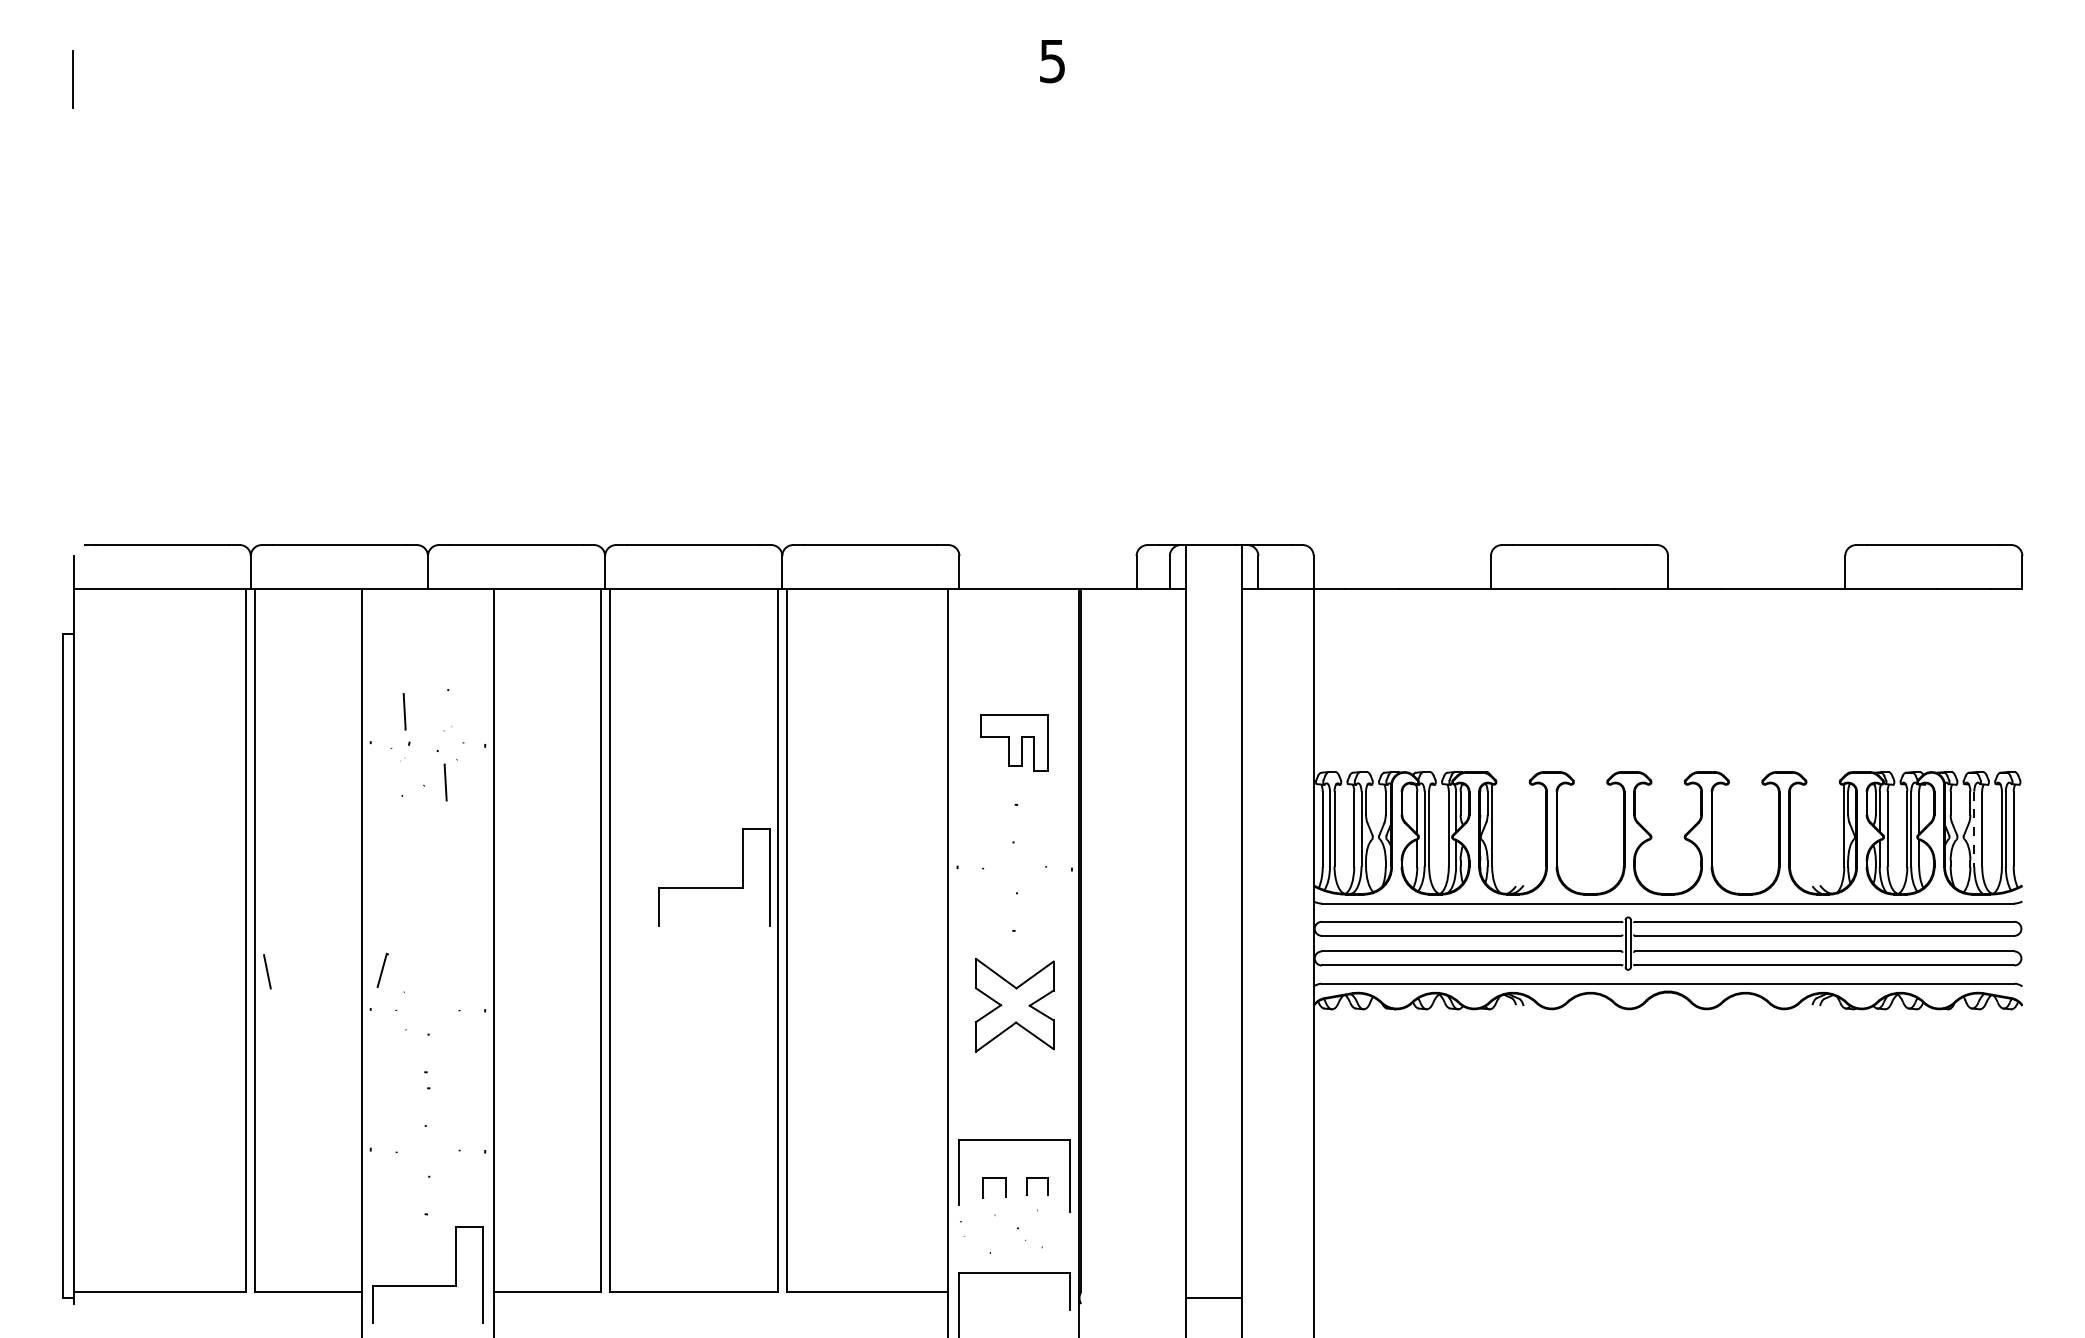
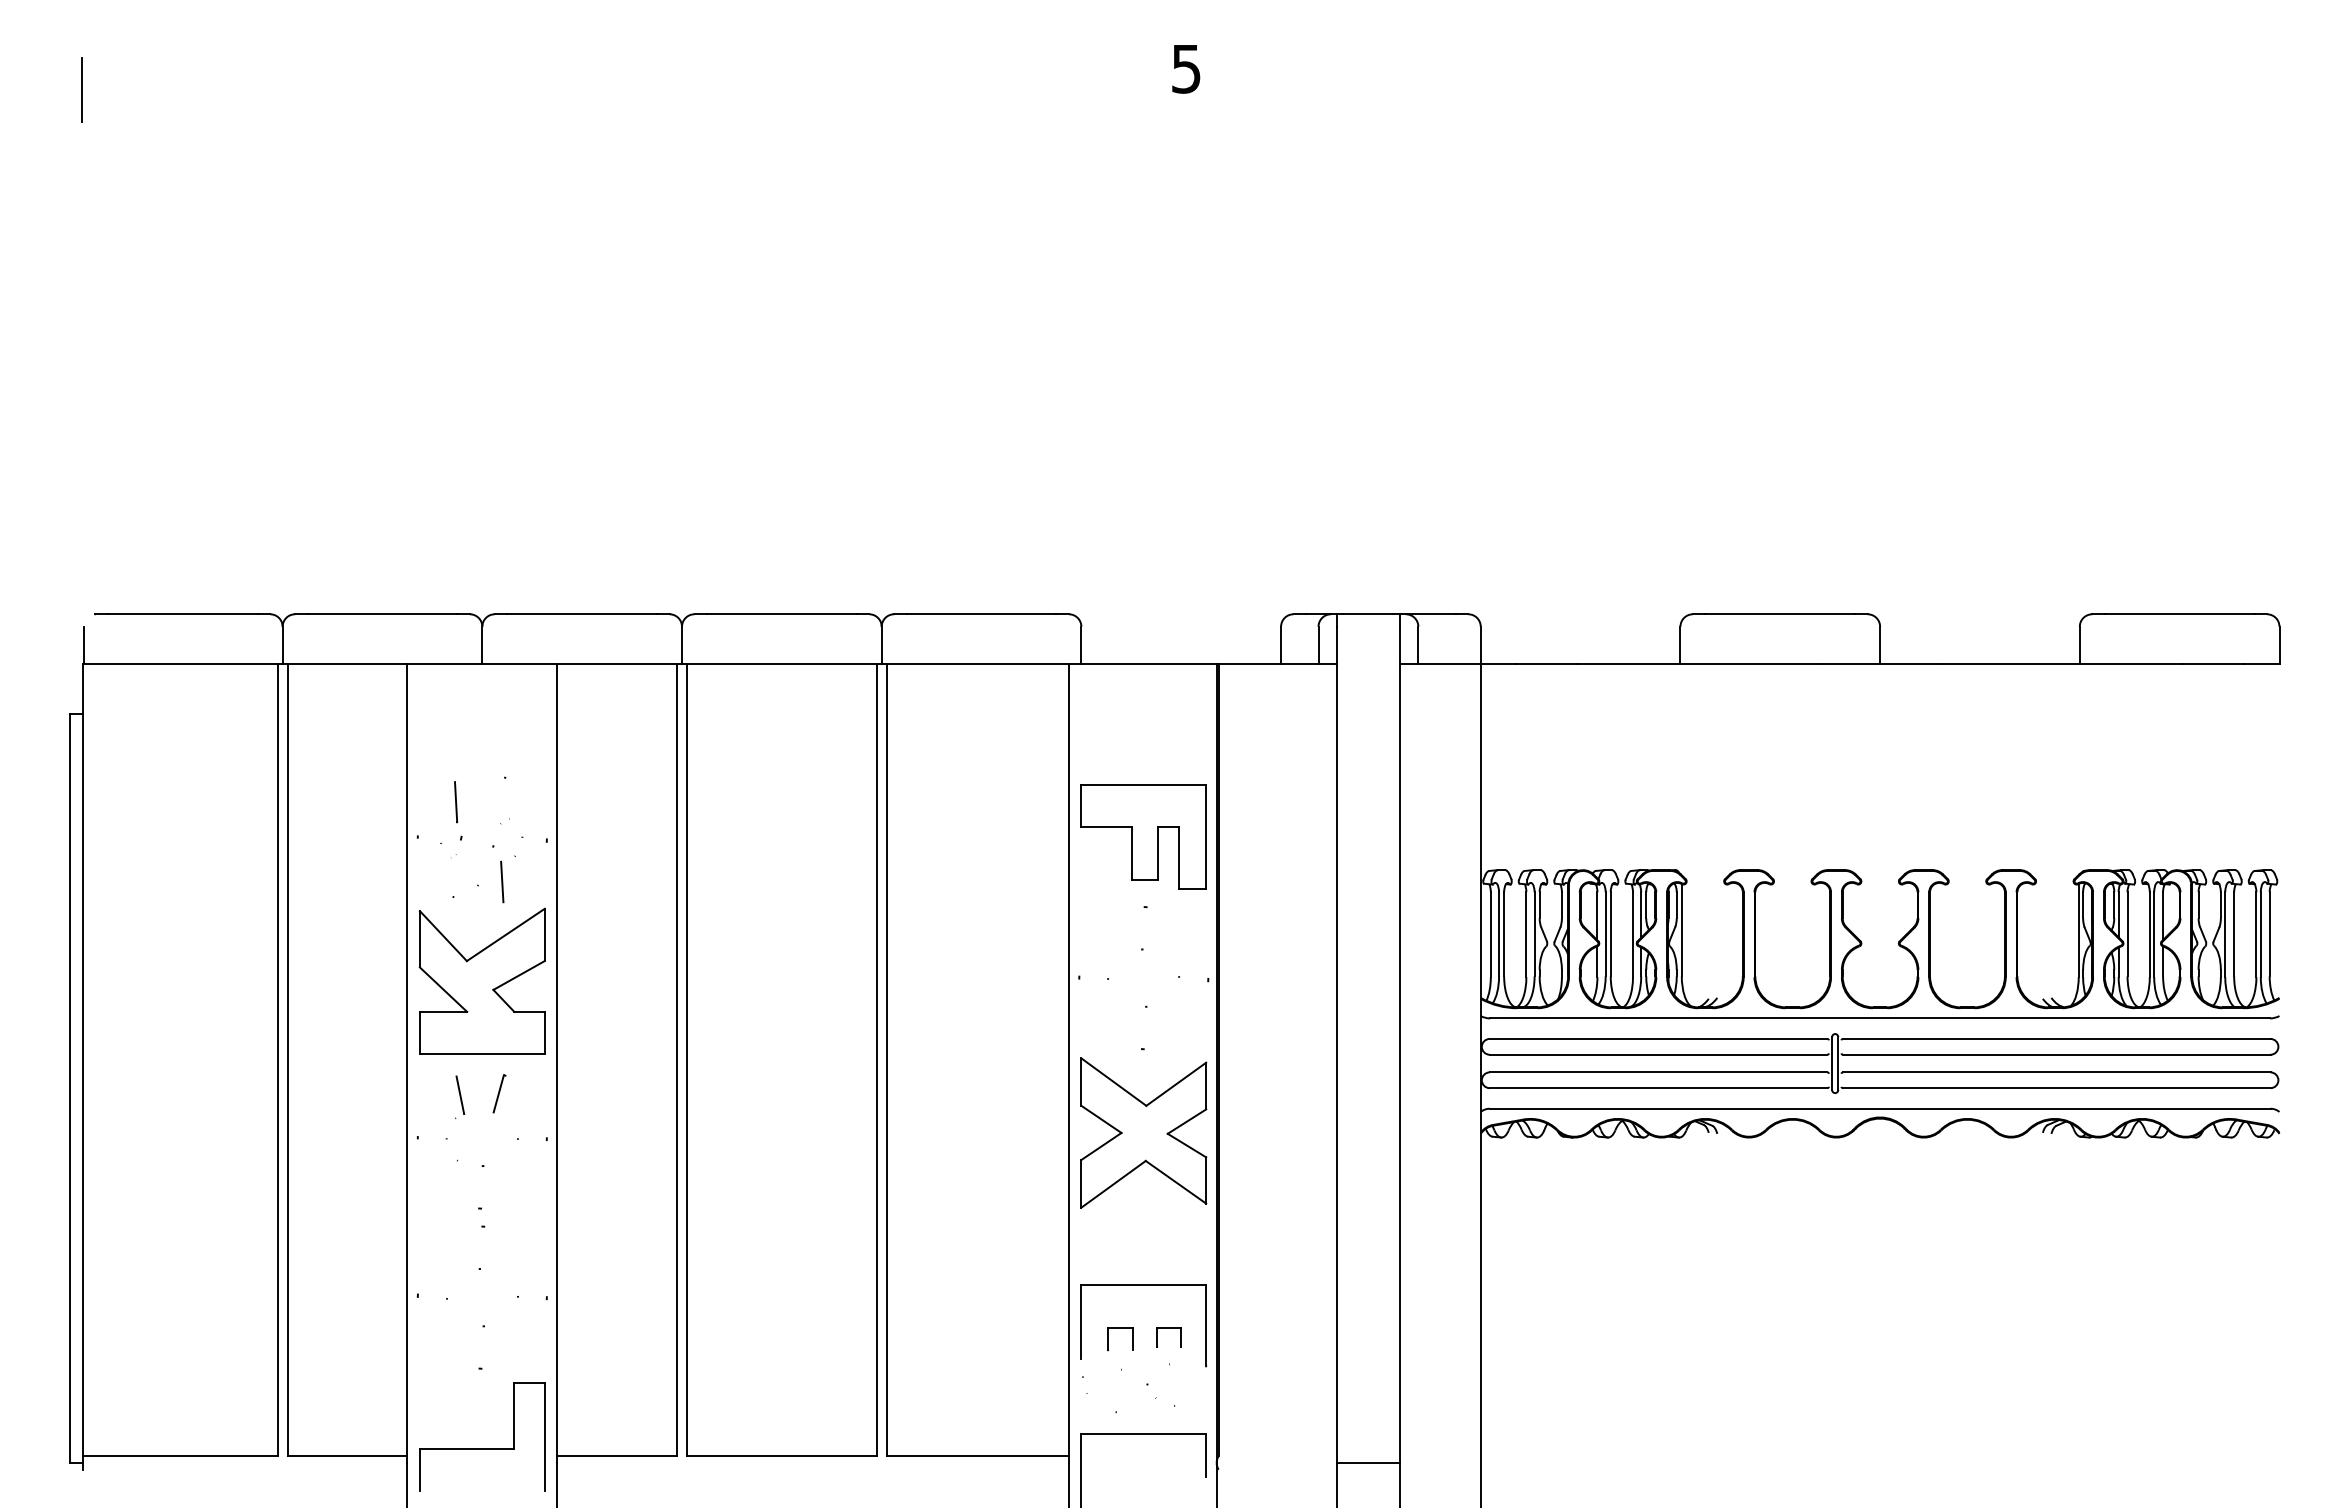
part: (1014, 742) -> (1143, 836), size x1.67
line: (1974, 830) -> (2225, 935), dashed -> solid
part: (427, 869) -> (481, 980), added
part: (714, 887) -> (805, 1000), removed
part: (382, 970) -> (499, 1093), moved
line: (267, 971) -> (460, 1094), moved
part: (1014, 1004) -> (1143, 1132), size x1.43

